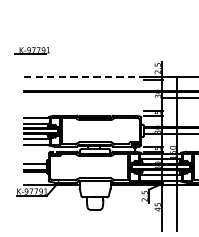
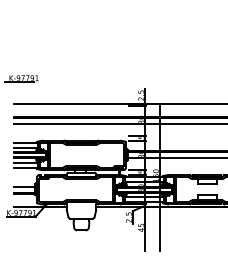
line: (91, 76) -> (78, 103), dashed -> solid
line: (90, 98) -> (77, 124), added

